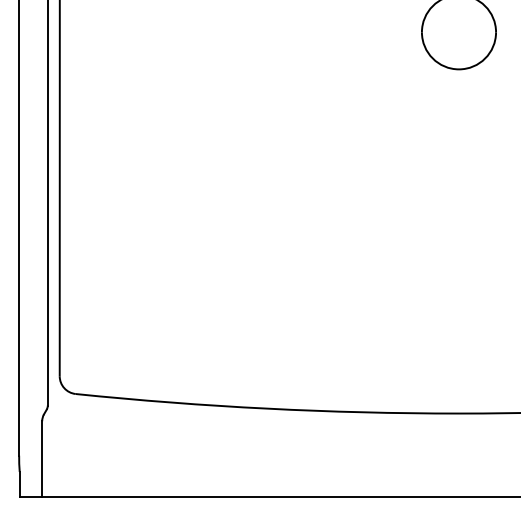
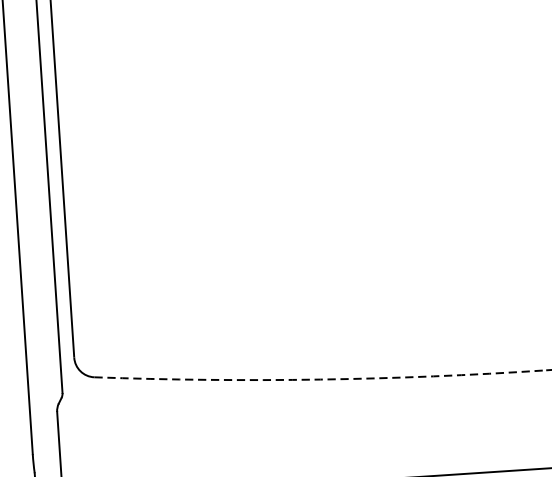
arc: (267, 408) -> (320, 379), solid -> dashed

